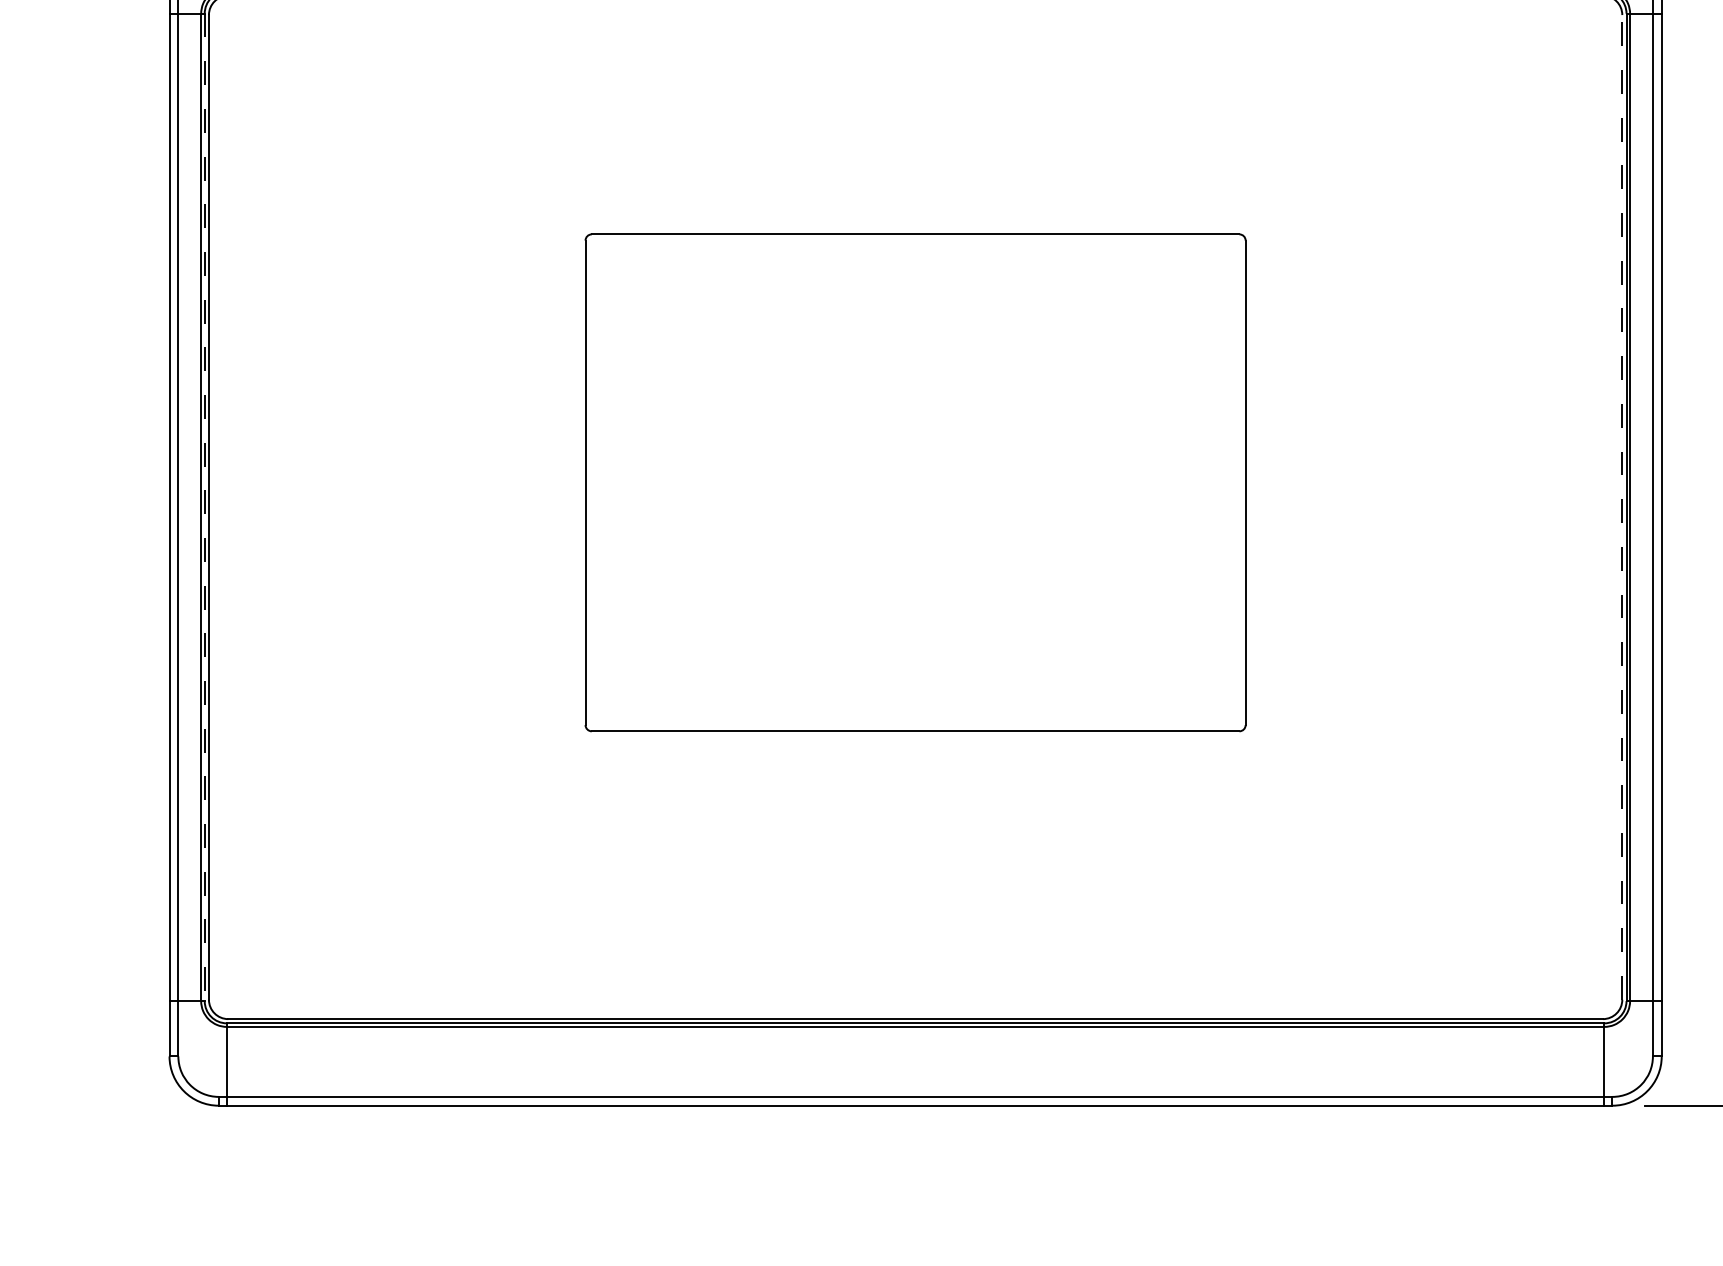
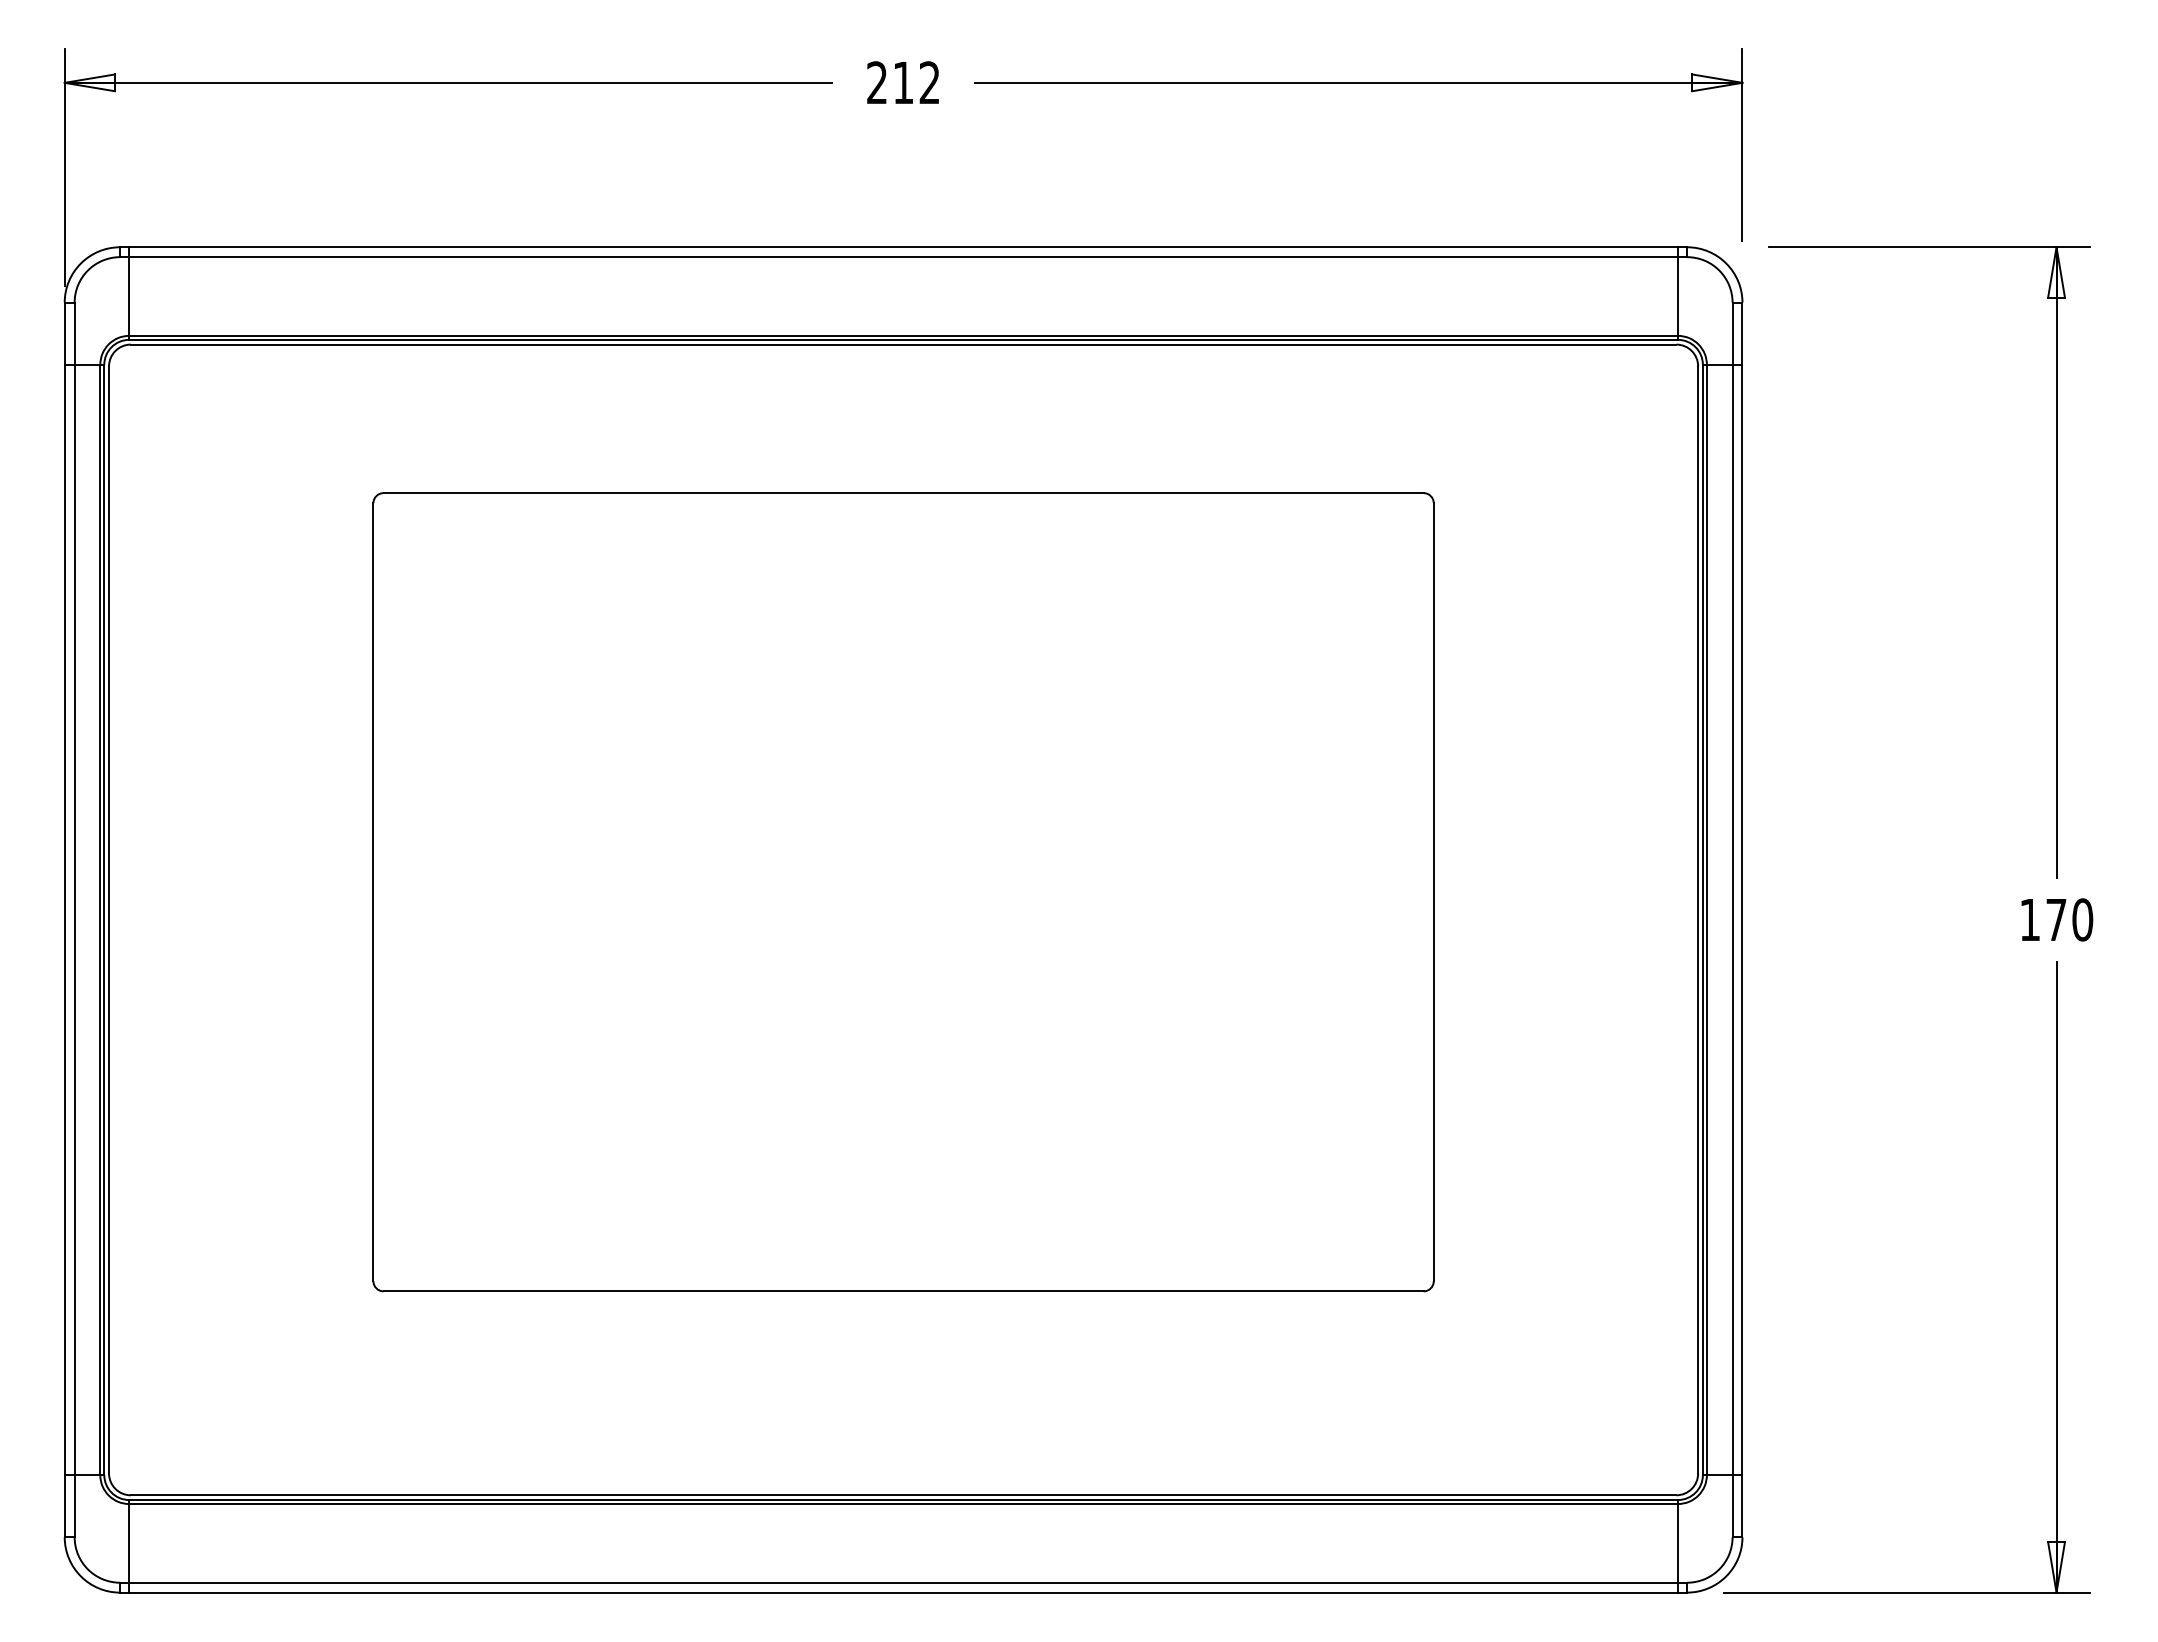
part: (915, 483) -> (903, 892), size x1.43
line: (204, 507) -> (104, 920), dashed -> solid
line: (1622, 507) -> (1698, 919), dashed -> solid

